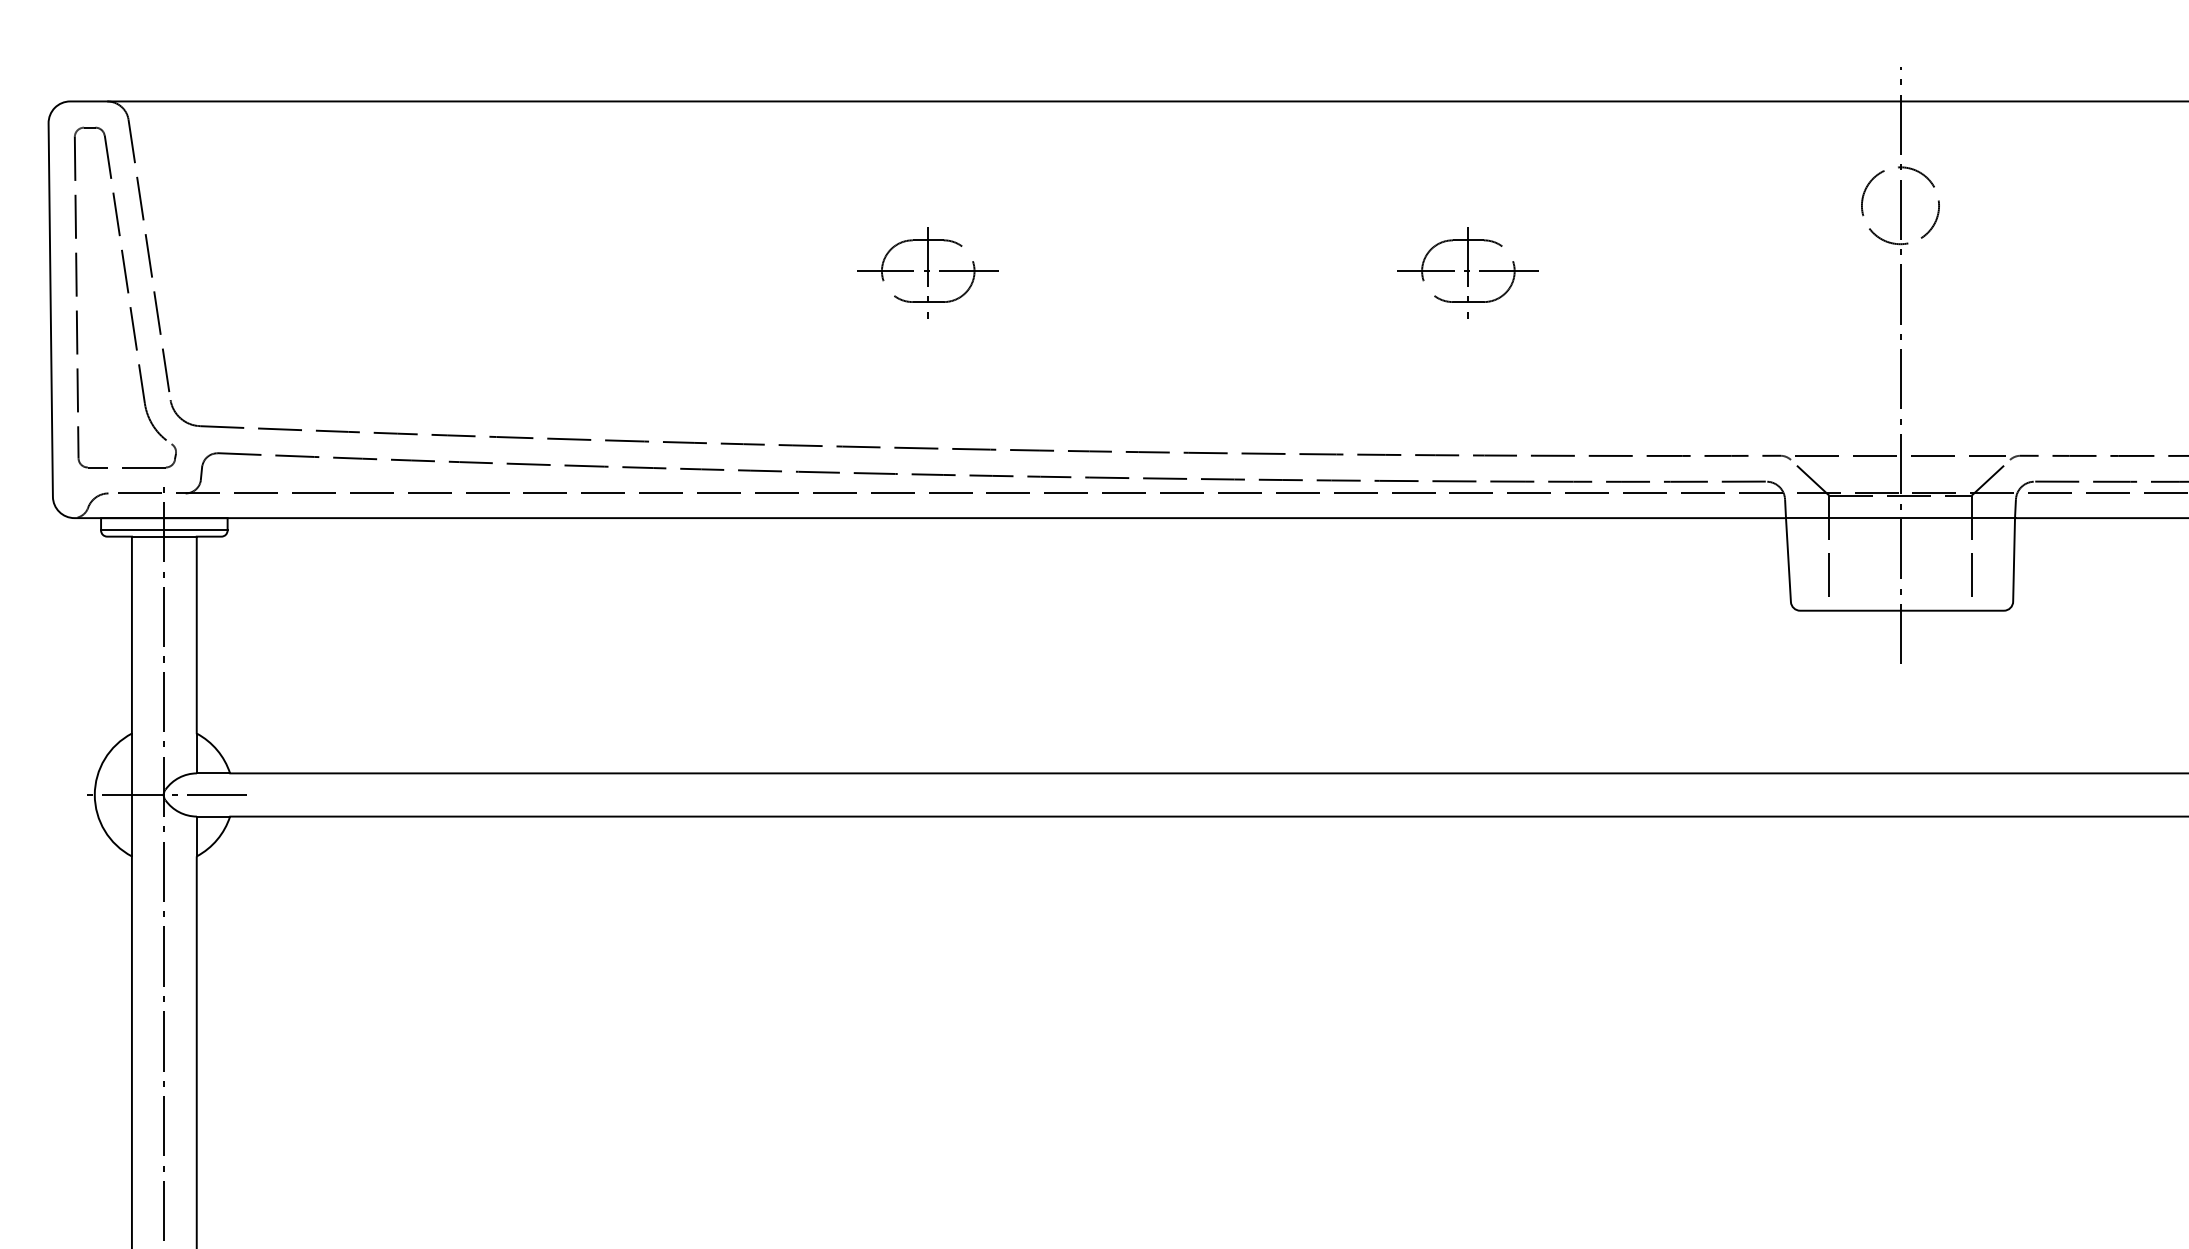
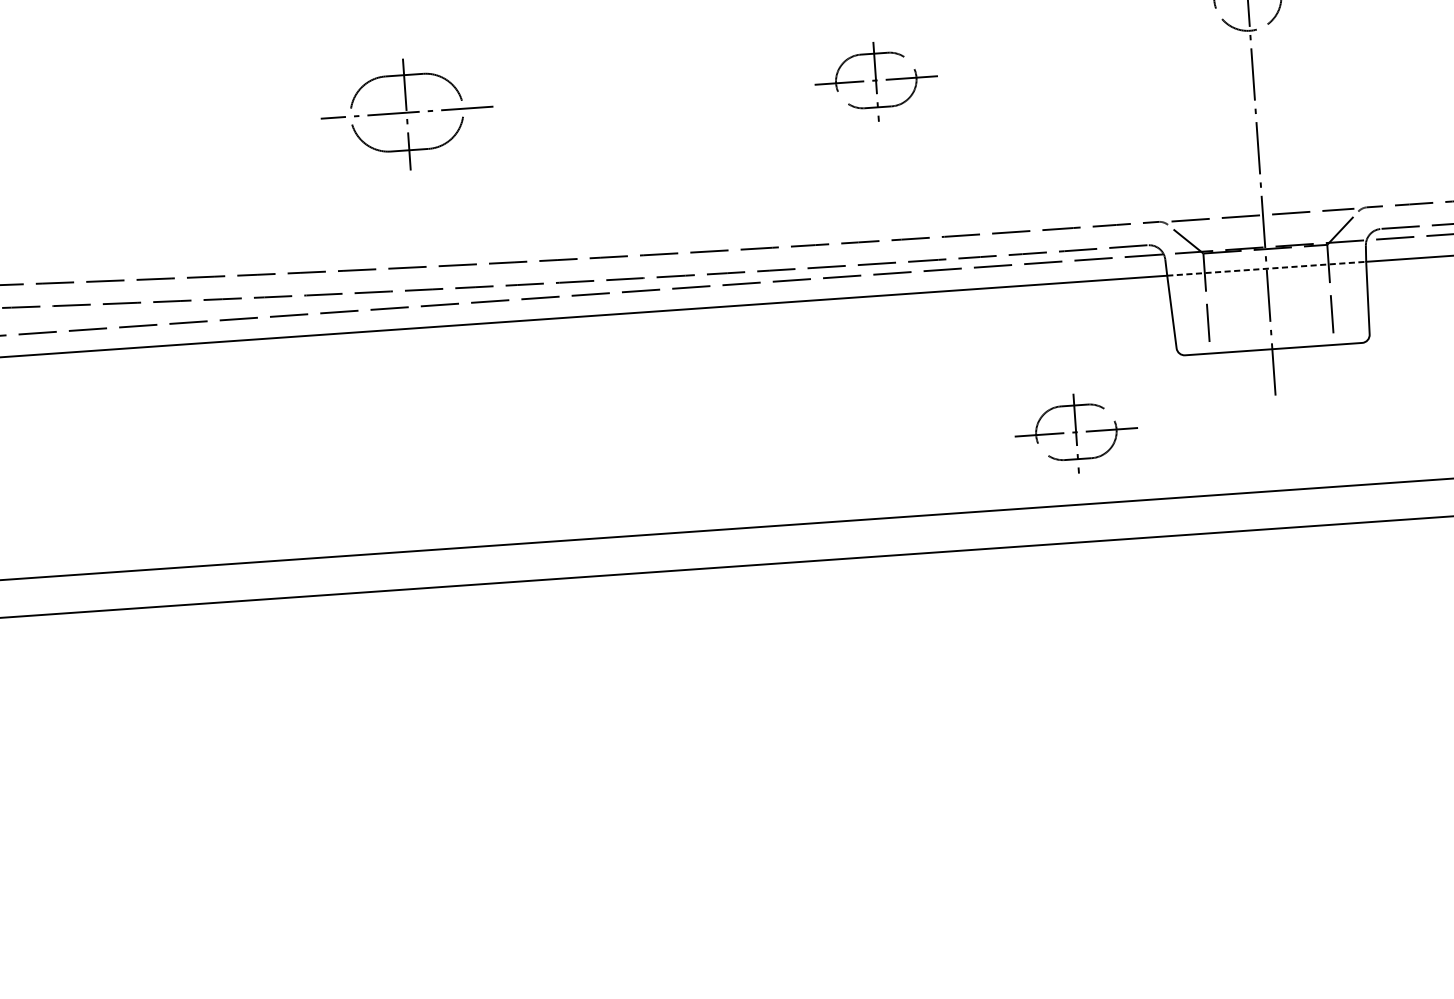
part: (927, 272) -> (406, 114), size x1.4
line: (1900, 518) -> (1266, 269), solid -> dashed
part: (1668, 691) -> (1075, 433), added

